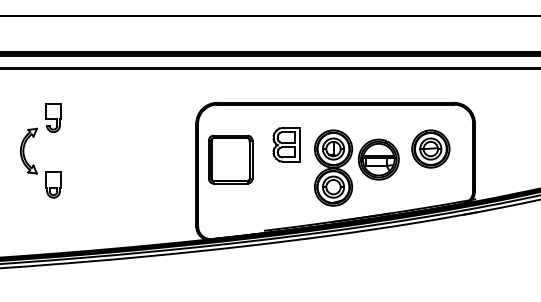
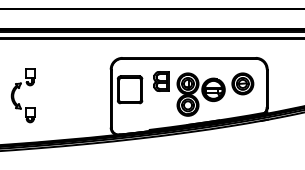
part: (34, 137) -> (19, 88), moved

